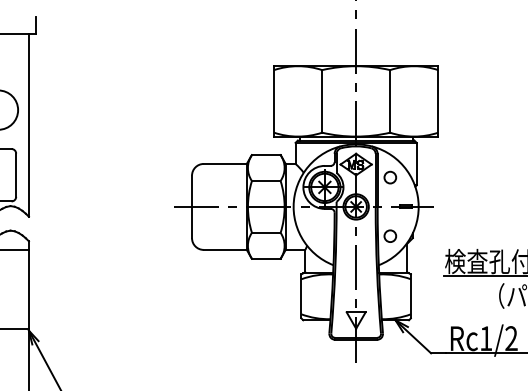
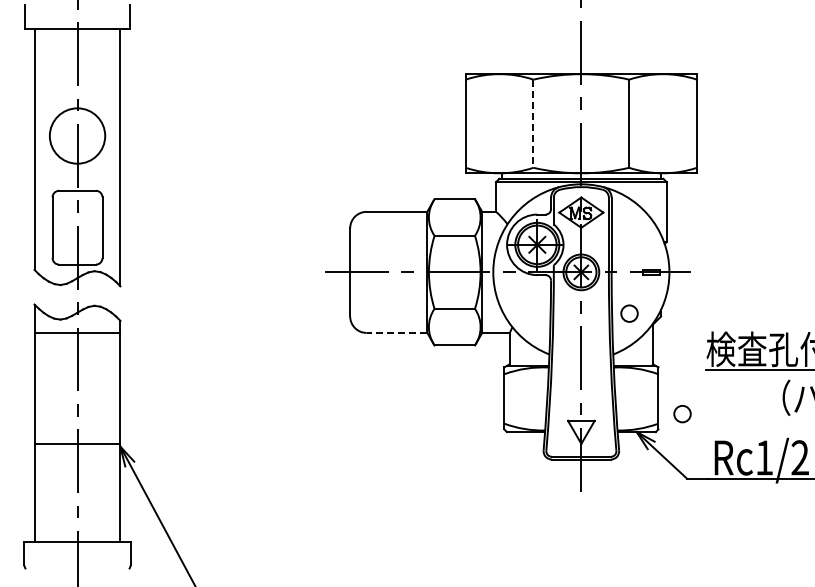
line: (322, 101) -> (533, 124), solid -> dashed
circle: (390, 177) -> (682, 414), moved
line: (224, 249) -> (396, 332), solid -> dashed

